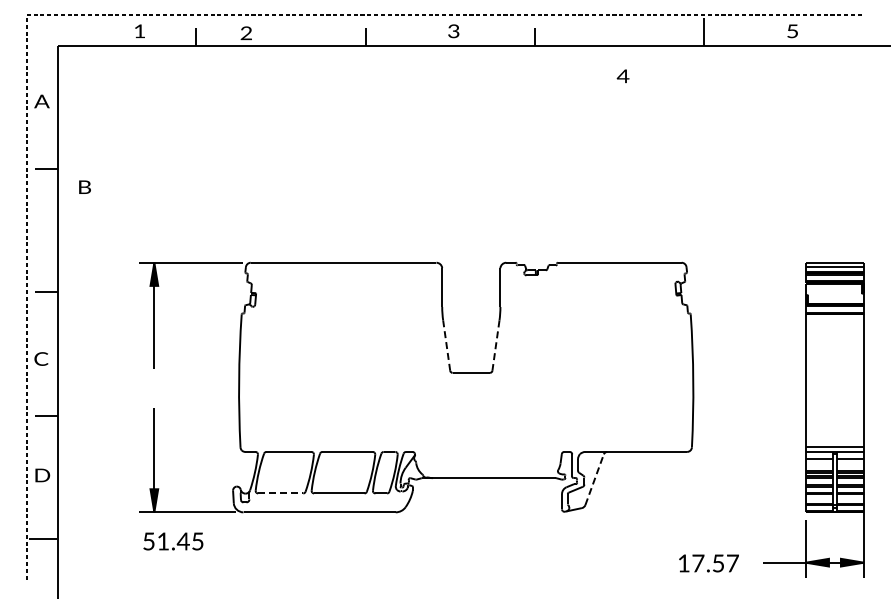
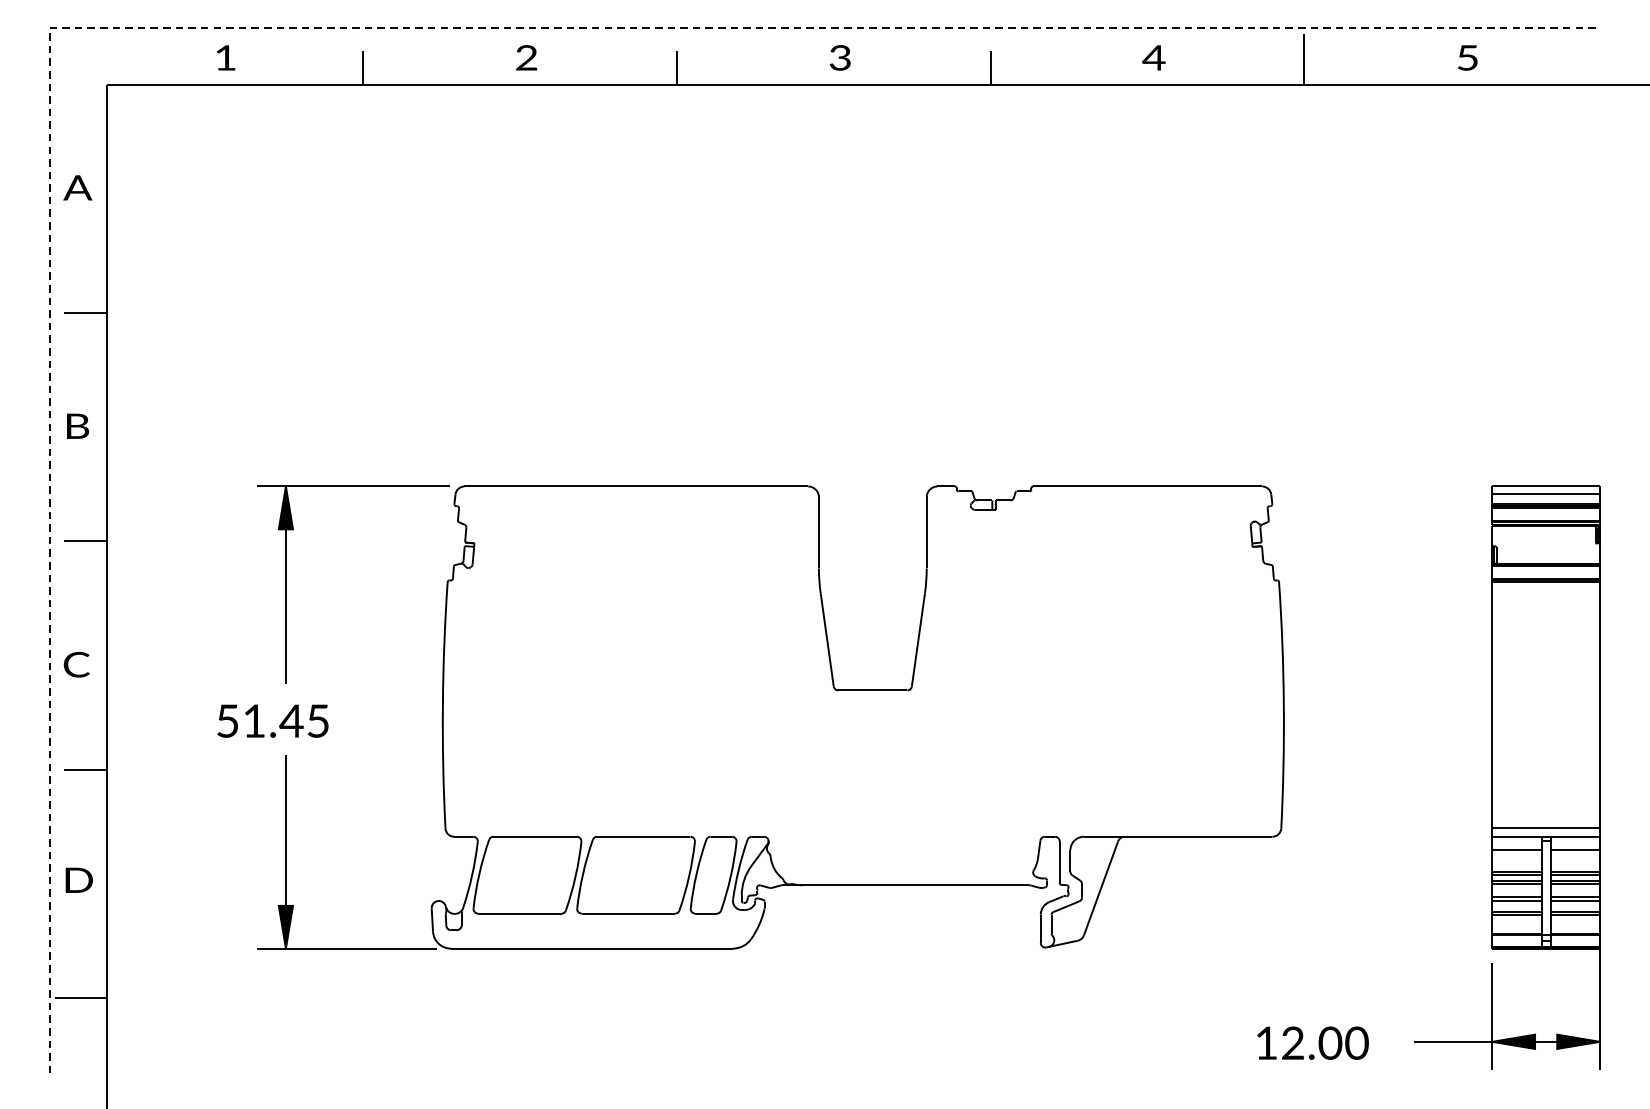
text: (139, 30) -> (225, 56), moved
text: (245, 32) -> (525, 56), moved
text: (622, 75) -> (1152, 56), moved
text: (84, 186) -> (76, 424), moved
line: (446, 345) -> (826, 639), dashed -> solid
line: (495, 346) -> (917, 641), dashed -> solid
line: (594, 479) -> (1100, 887), dashed -> solid
line: (280, 493) -> (519, 913), dashed -> solid
text: (173, 541) -> (273, 721), moved
text: (715, 563) -> (1324, 1043), 17.57 -> 12.00

